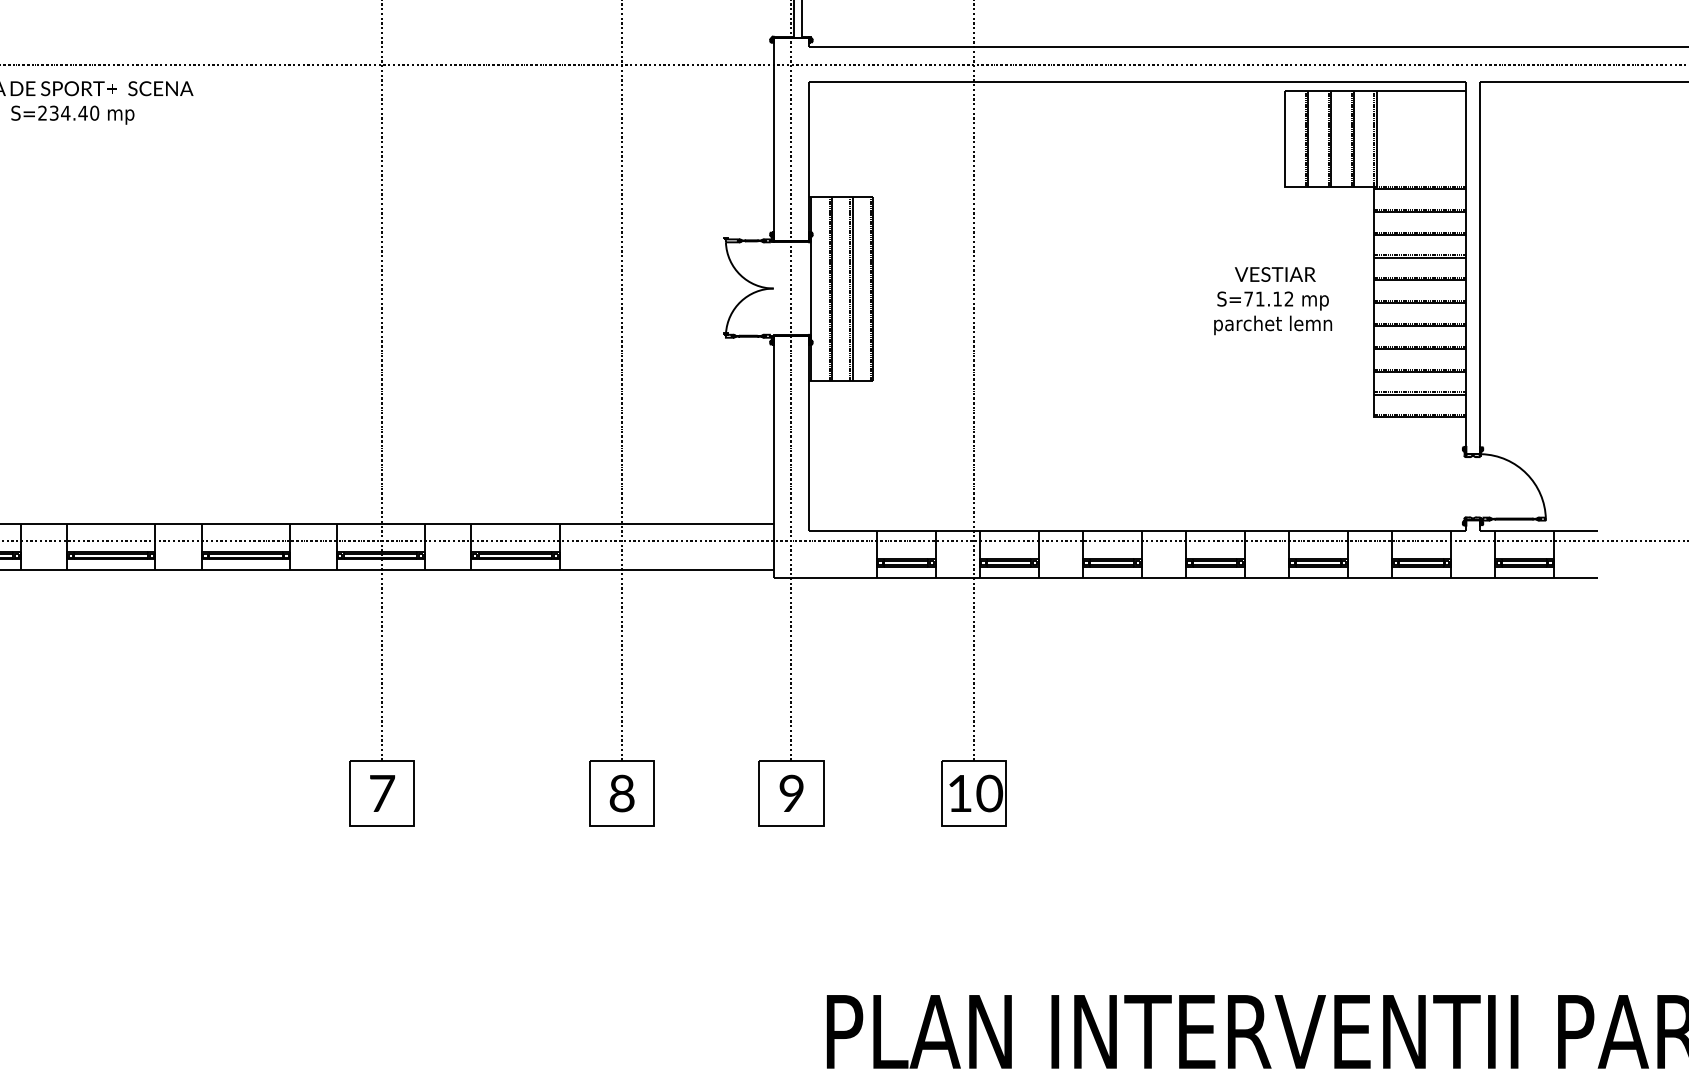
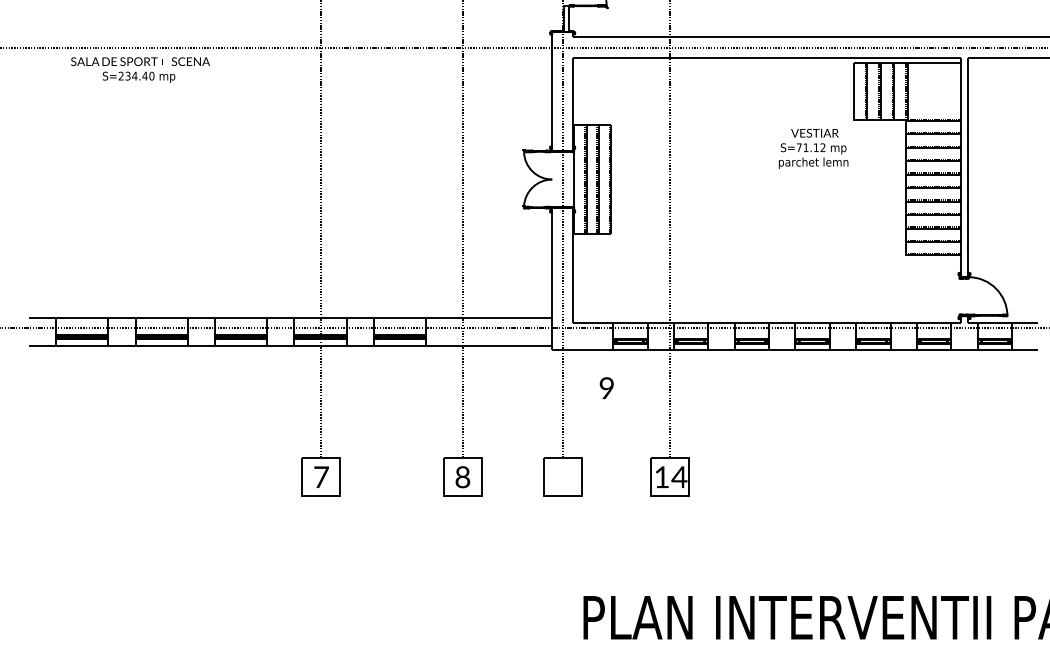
text: (1272, 300) -> (813, 148), moved
text: (791, 792) -> (606, 387), moved
text: (989, 793) -> (679, 477), 10 -> 14

